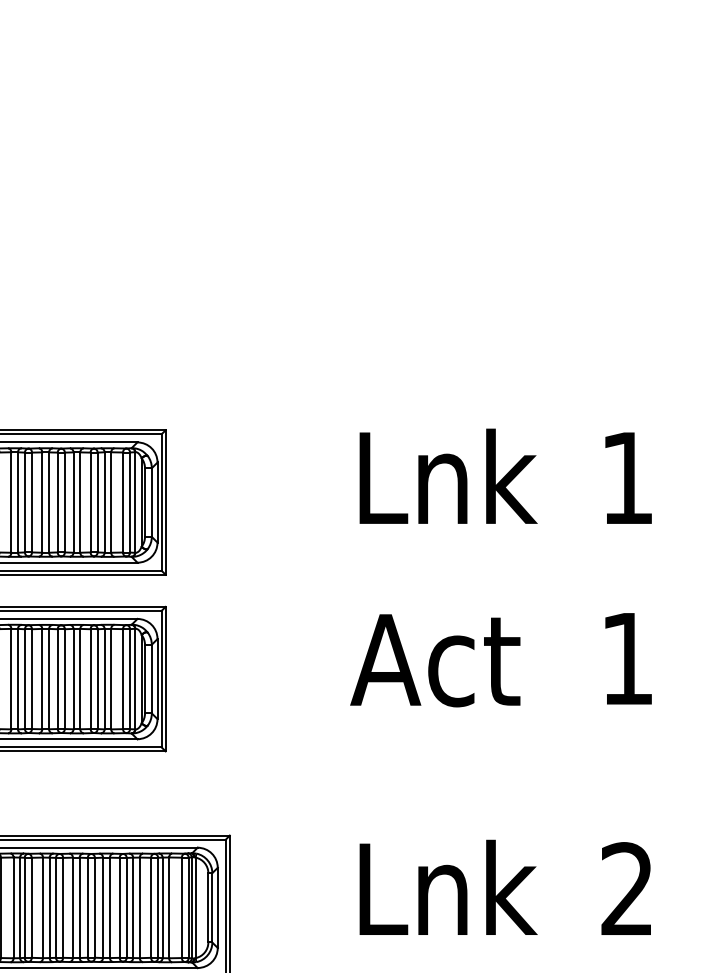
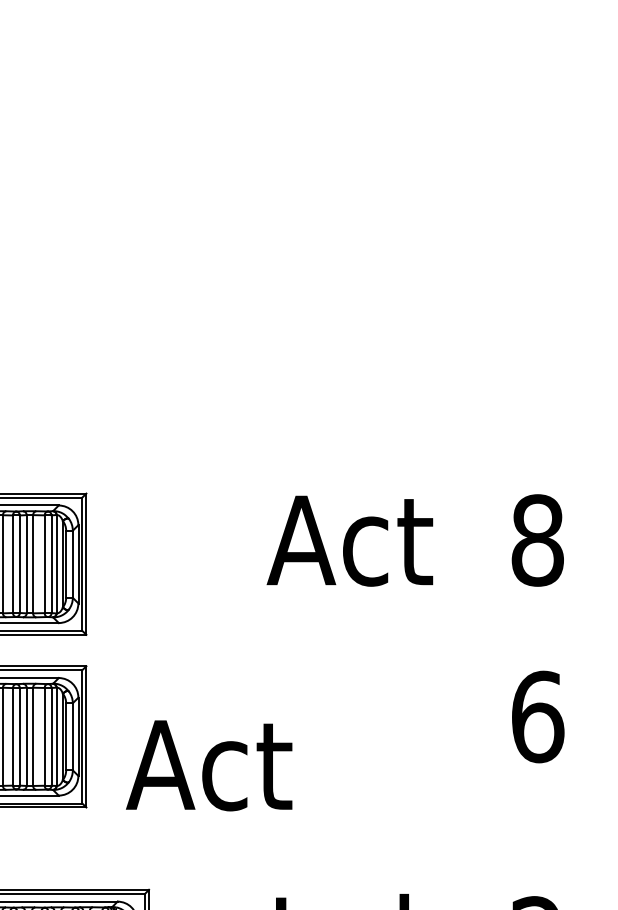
text: (443, 476) -> (357, 538), Lnk -> Act
text: (627, 477) -> (537, 539), 1 -> 8
text: (627, 658) -> (537, 716), 1 -> 6
text: (435, 660) -> (209, 765), moved

